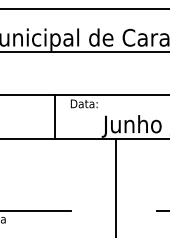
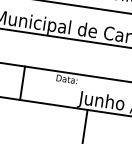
line: (54, 116) -> (22, 82), moved

